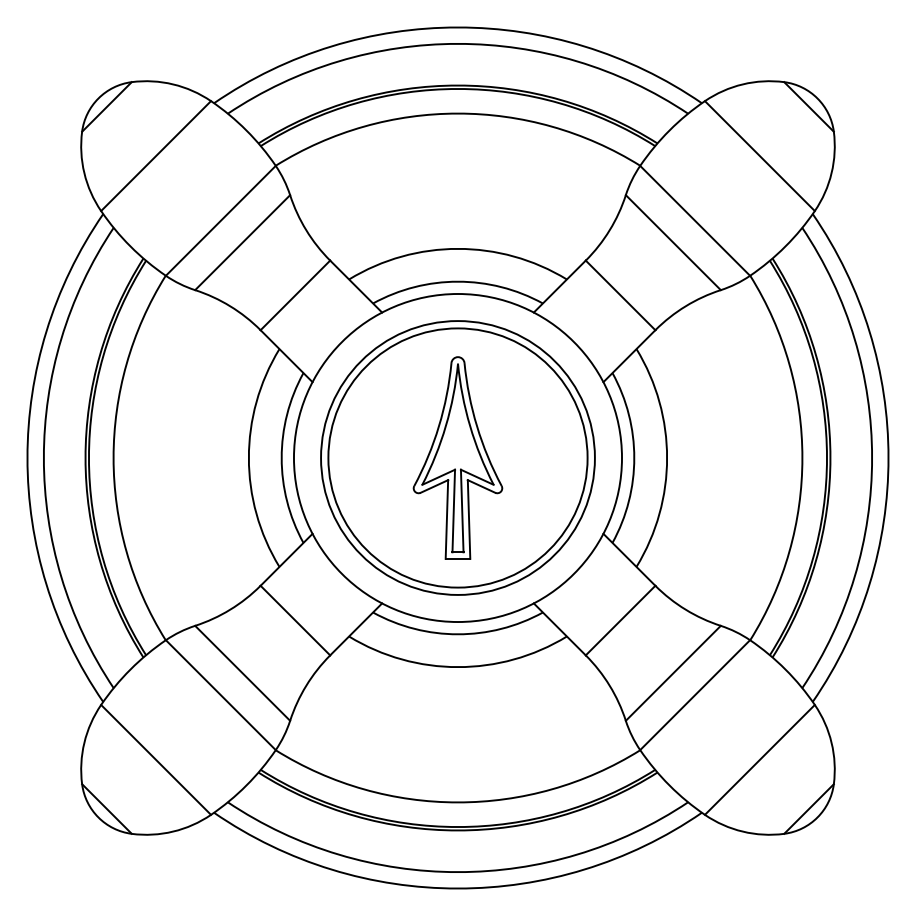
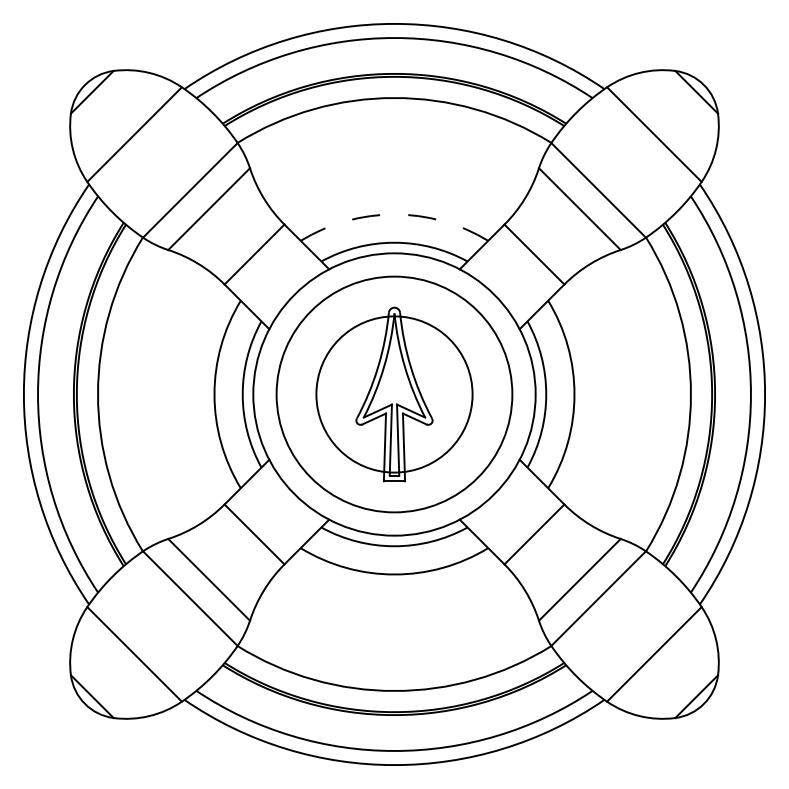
arc: (457, 248) -> (394, 214), solid -> dashed
circle: (457, 457) -> (394, 394), size x0.7

